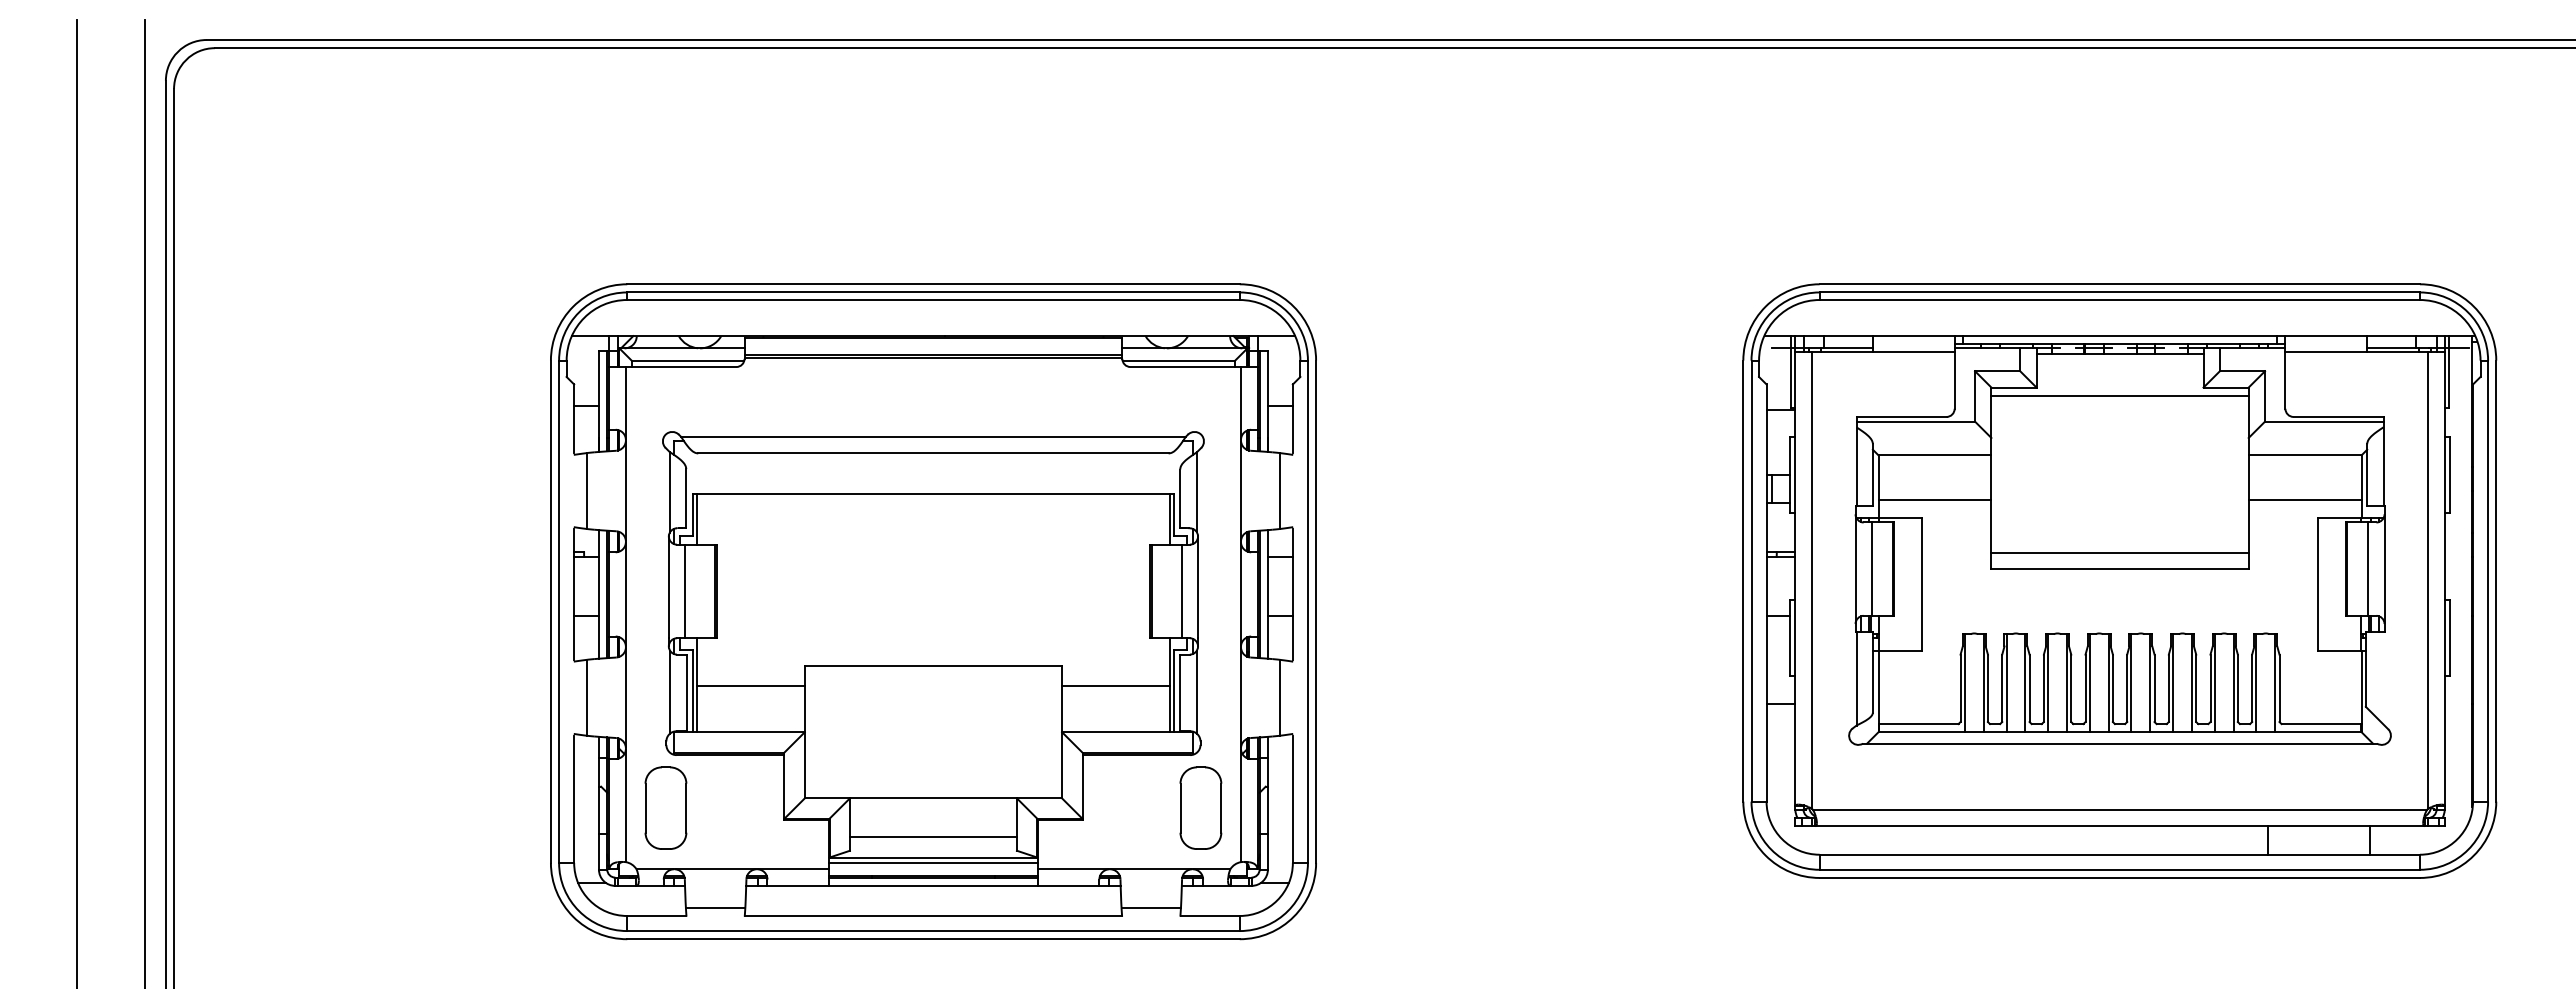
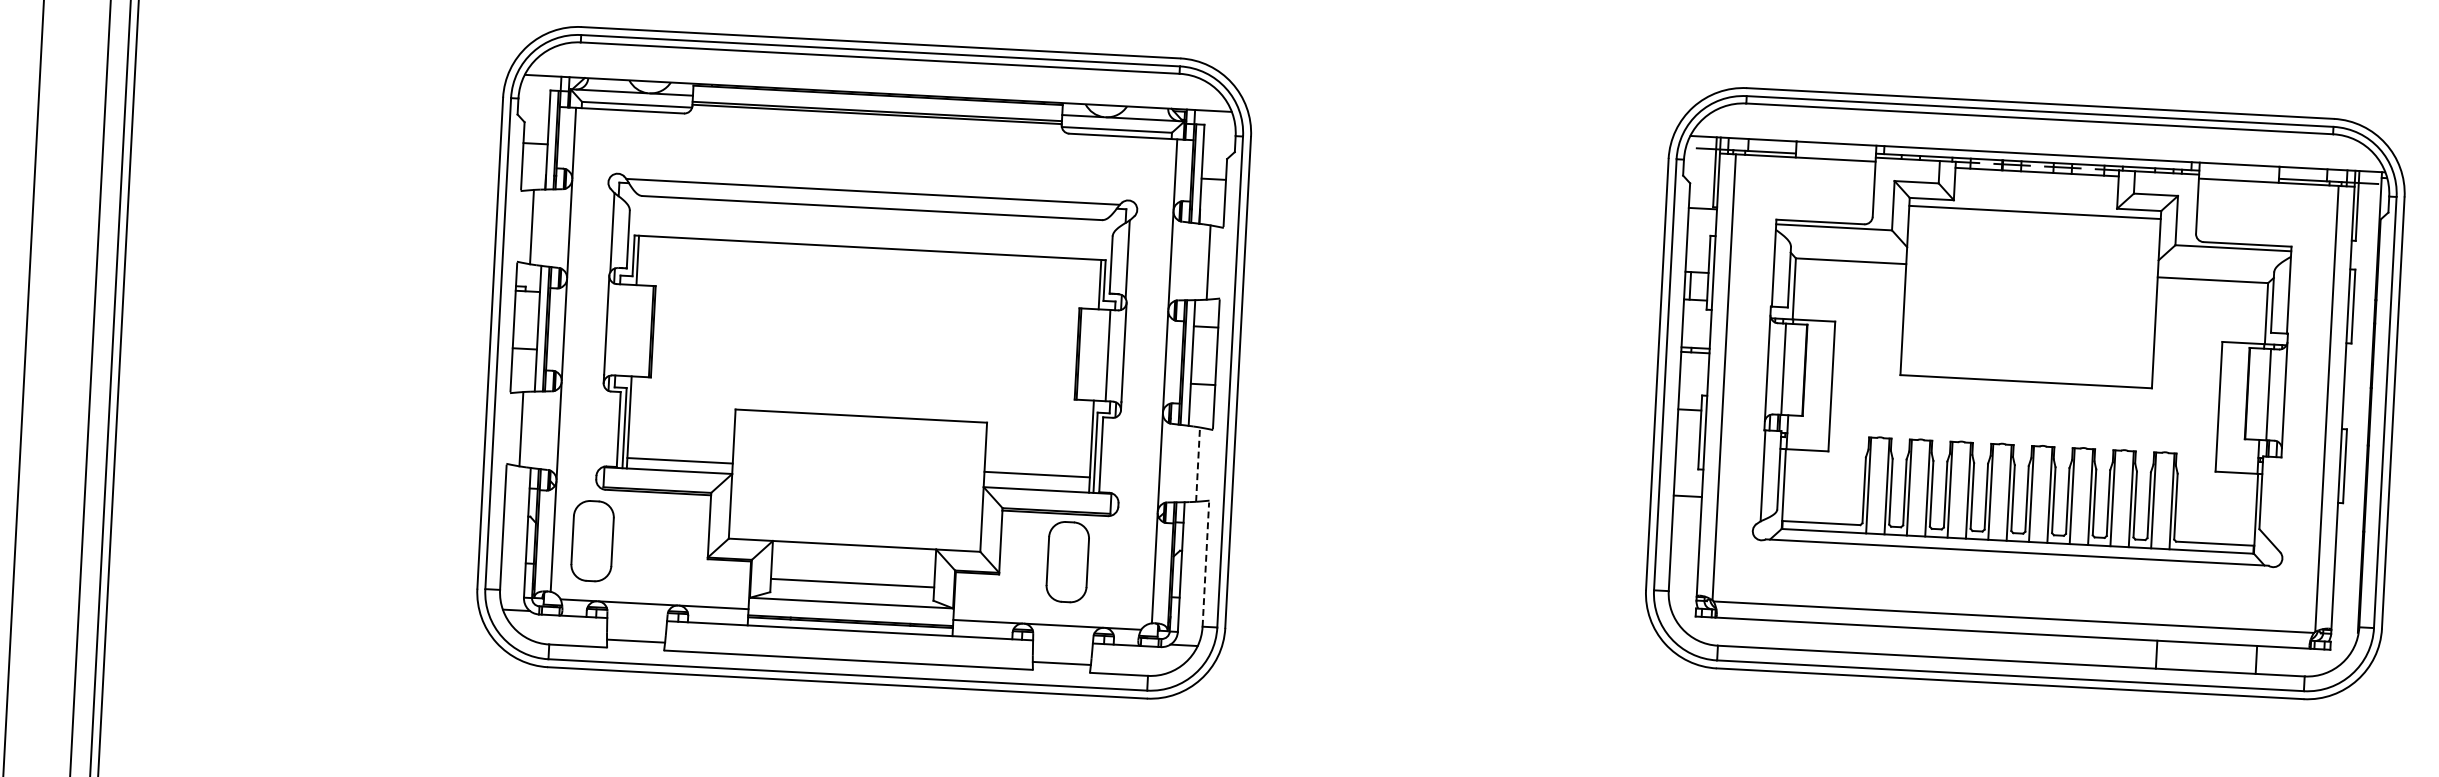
line: (1934, 499) -> (1848, 304), removed
line: (2304, 499) -> (2210, 323), removed
line: (2119, 552) -> (2026, 365), removed
line: (684, 591) -> (621, 330), removed
line: (750, 685) -> (679, 460), moved
line: (1115, 685) -> (1036, 474), moved
line: (670, 691) -> (603, 427), removed
line: (1196, 691) -> (1117, 454), removed
line: (1279, 697) -> (1197, 464), solid -> dashed
line: (1292, 799) -> (1205, 564), solid -> dashed
part: (1200, 807) -> (1067, 561), moved
line: (933, 863) -> (851, 608), removed

